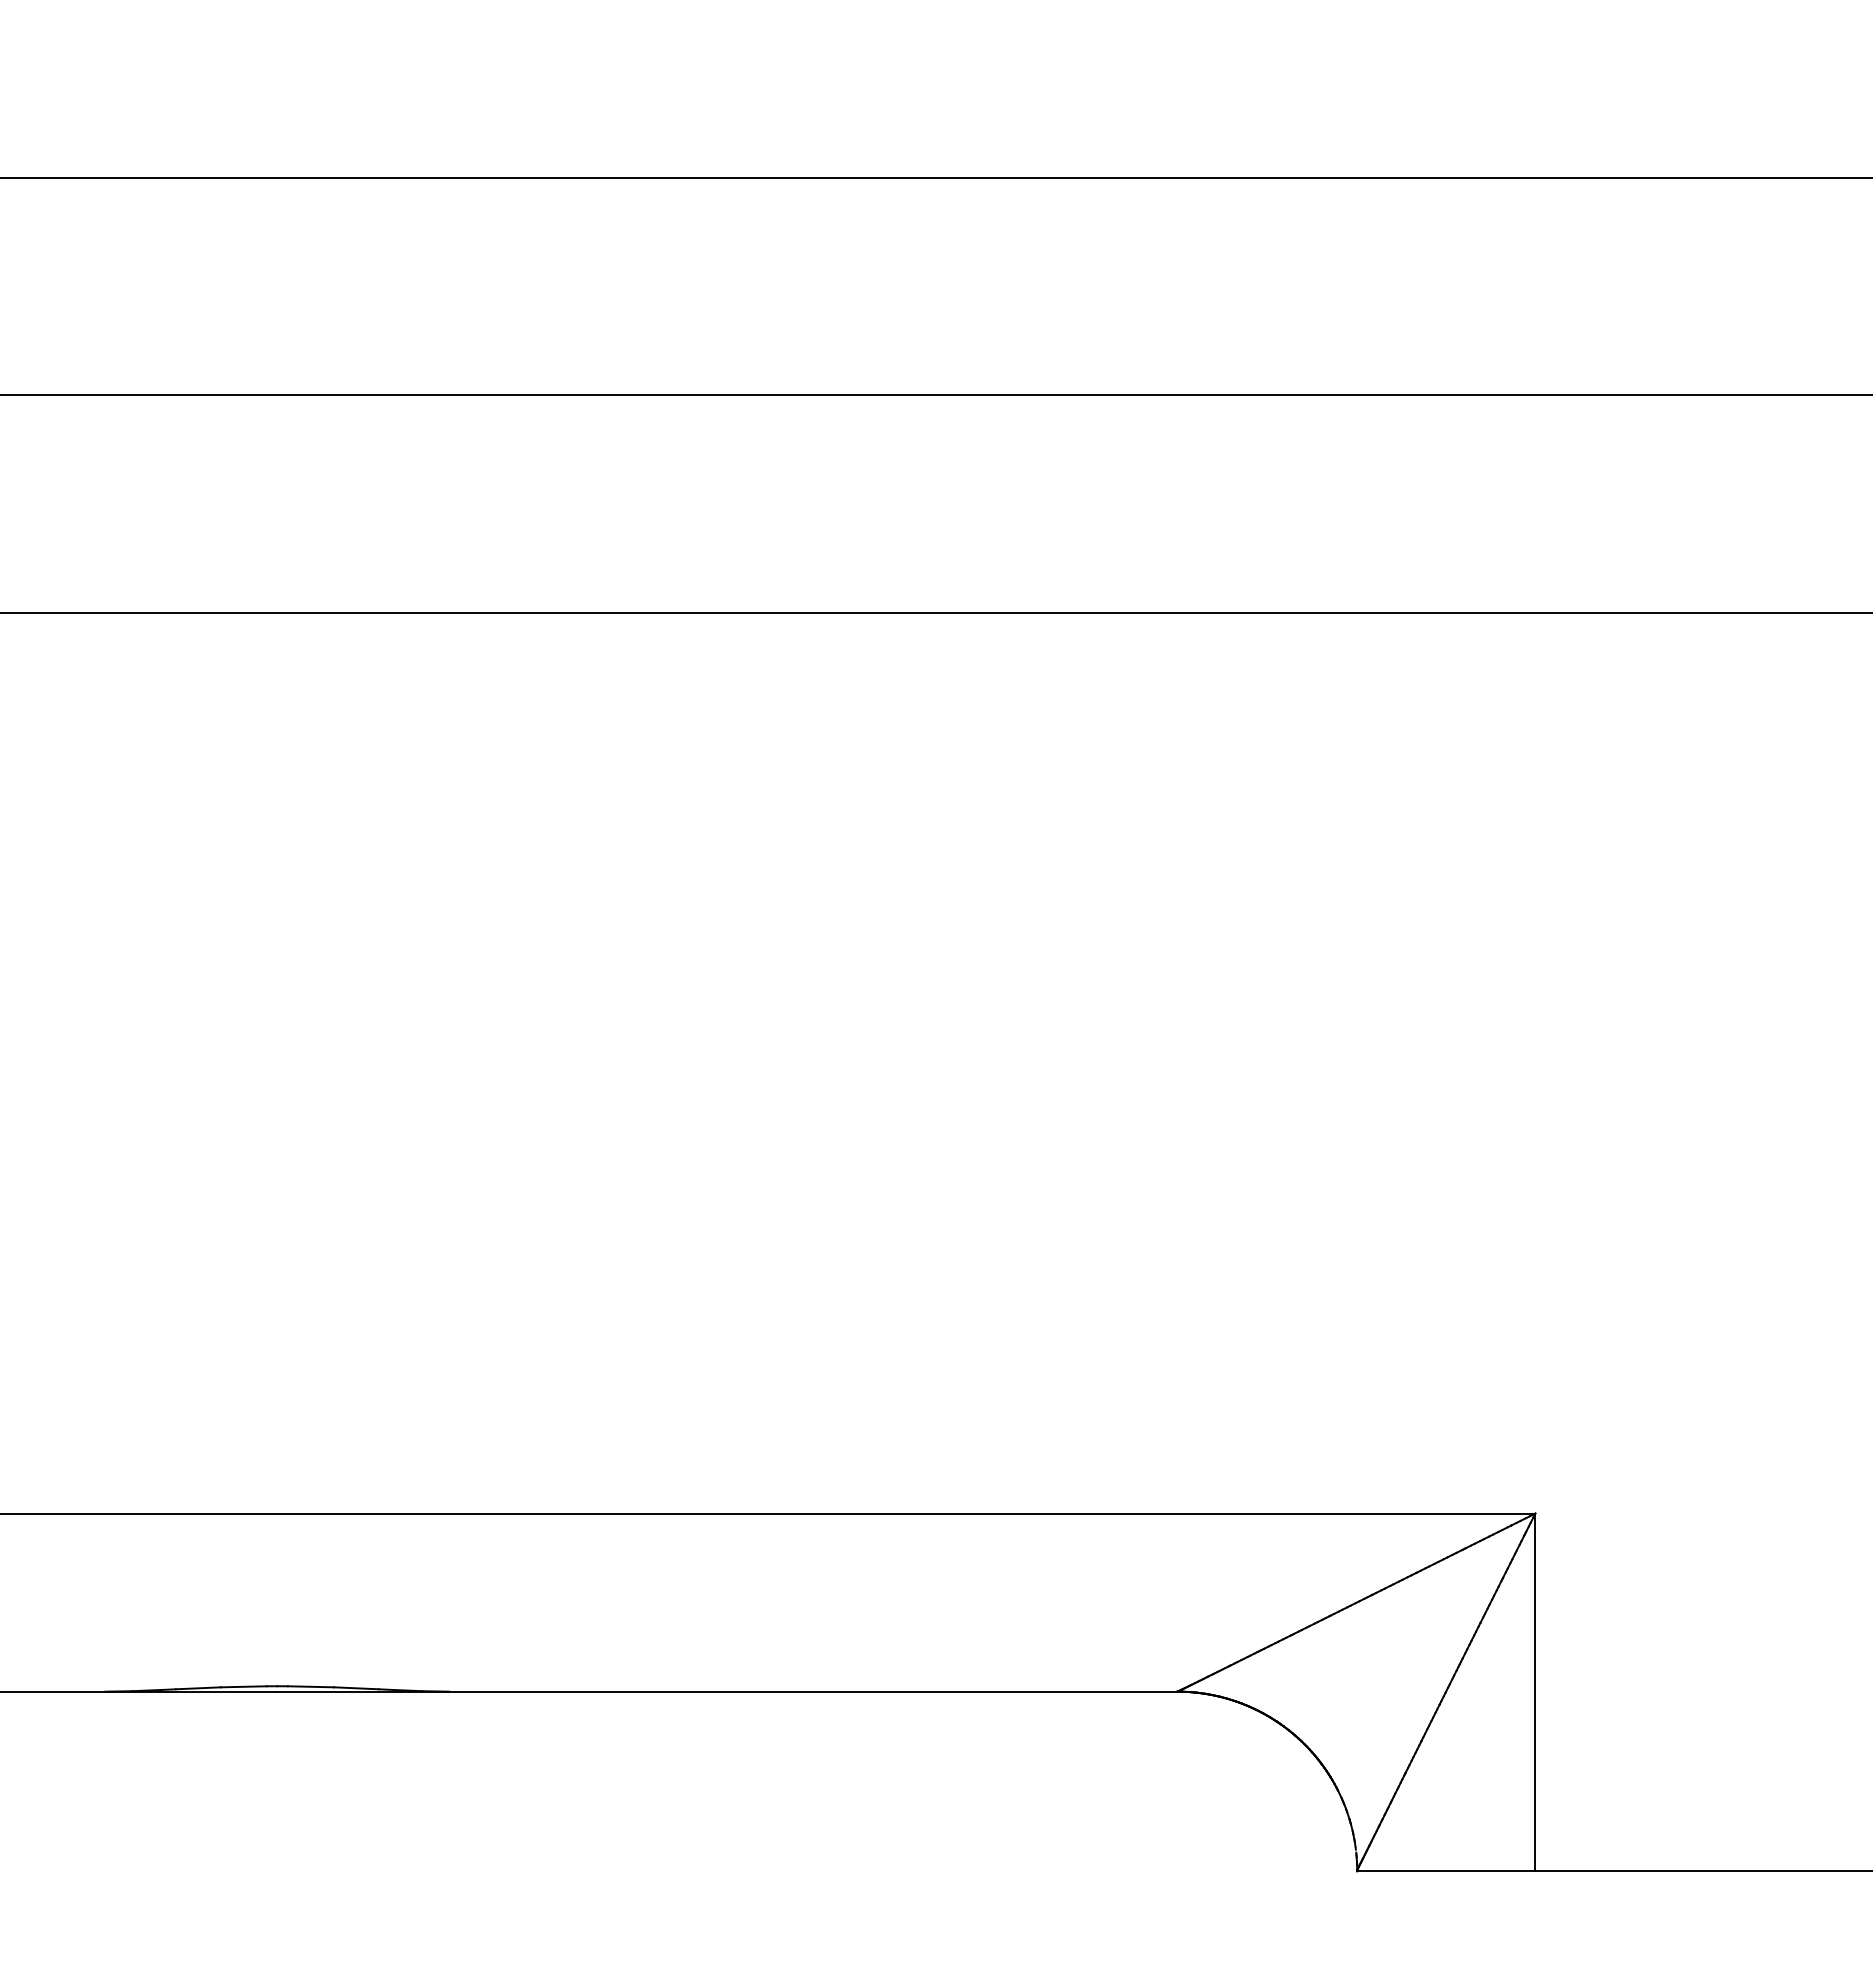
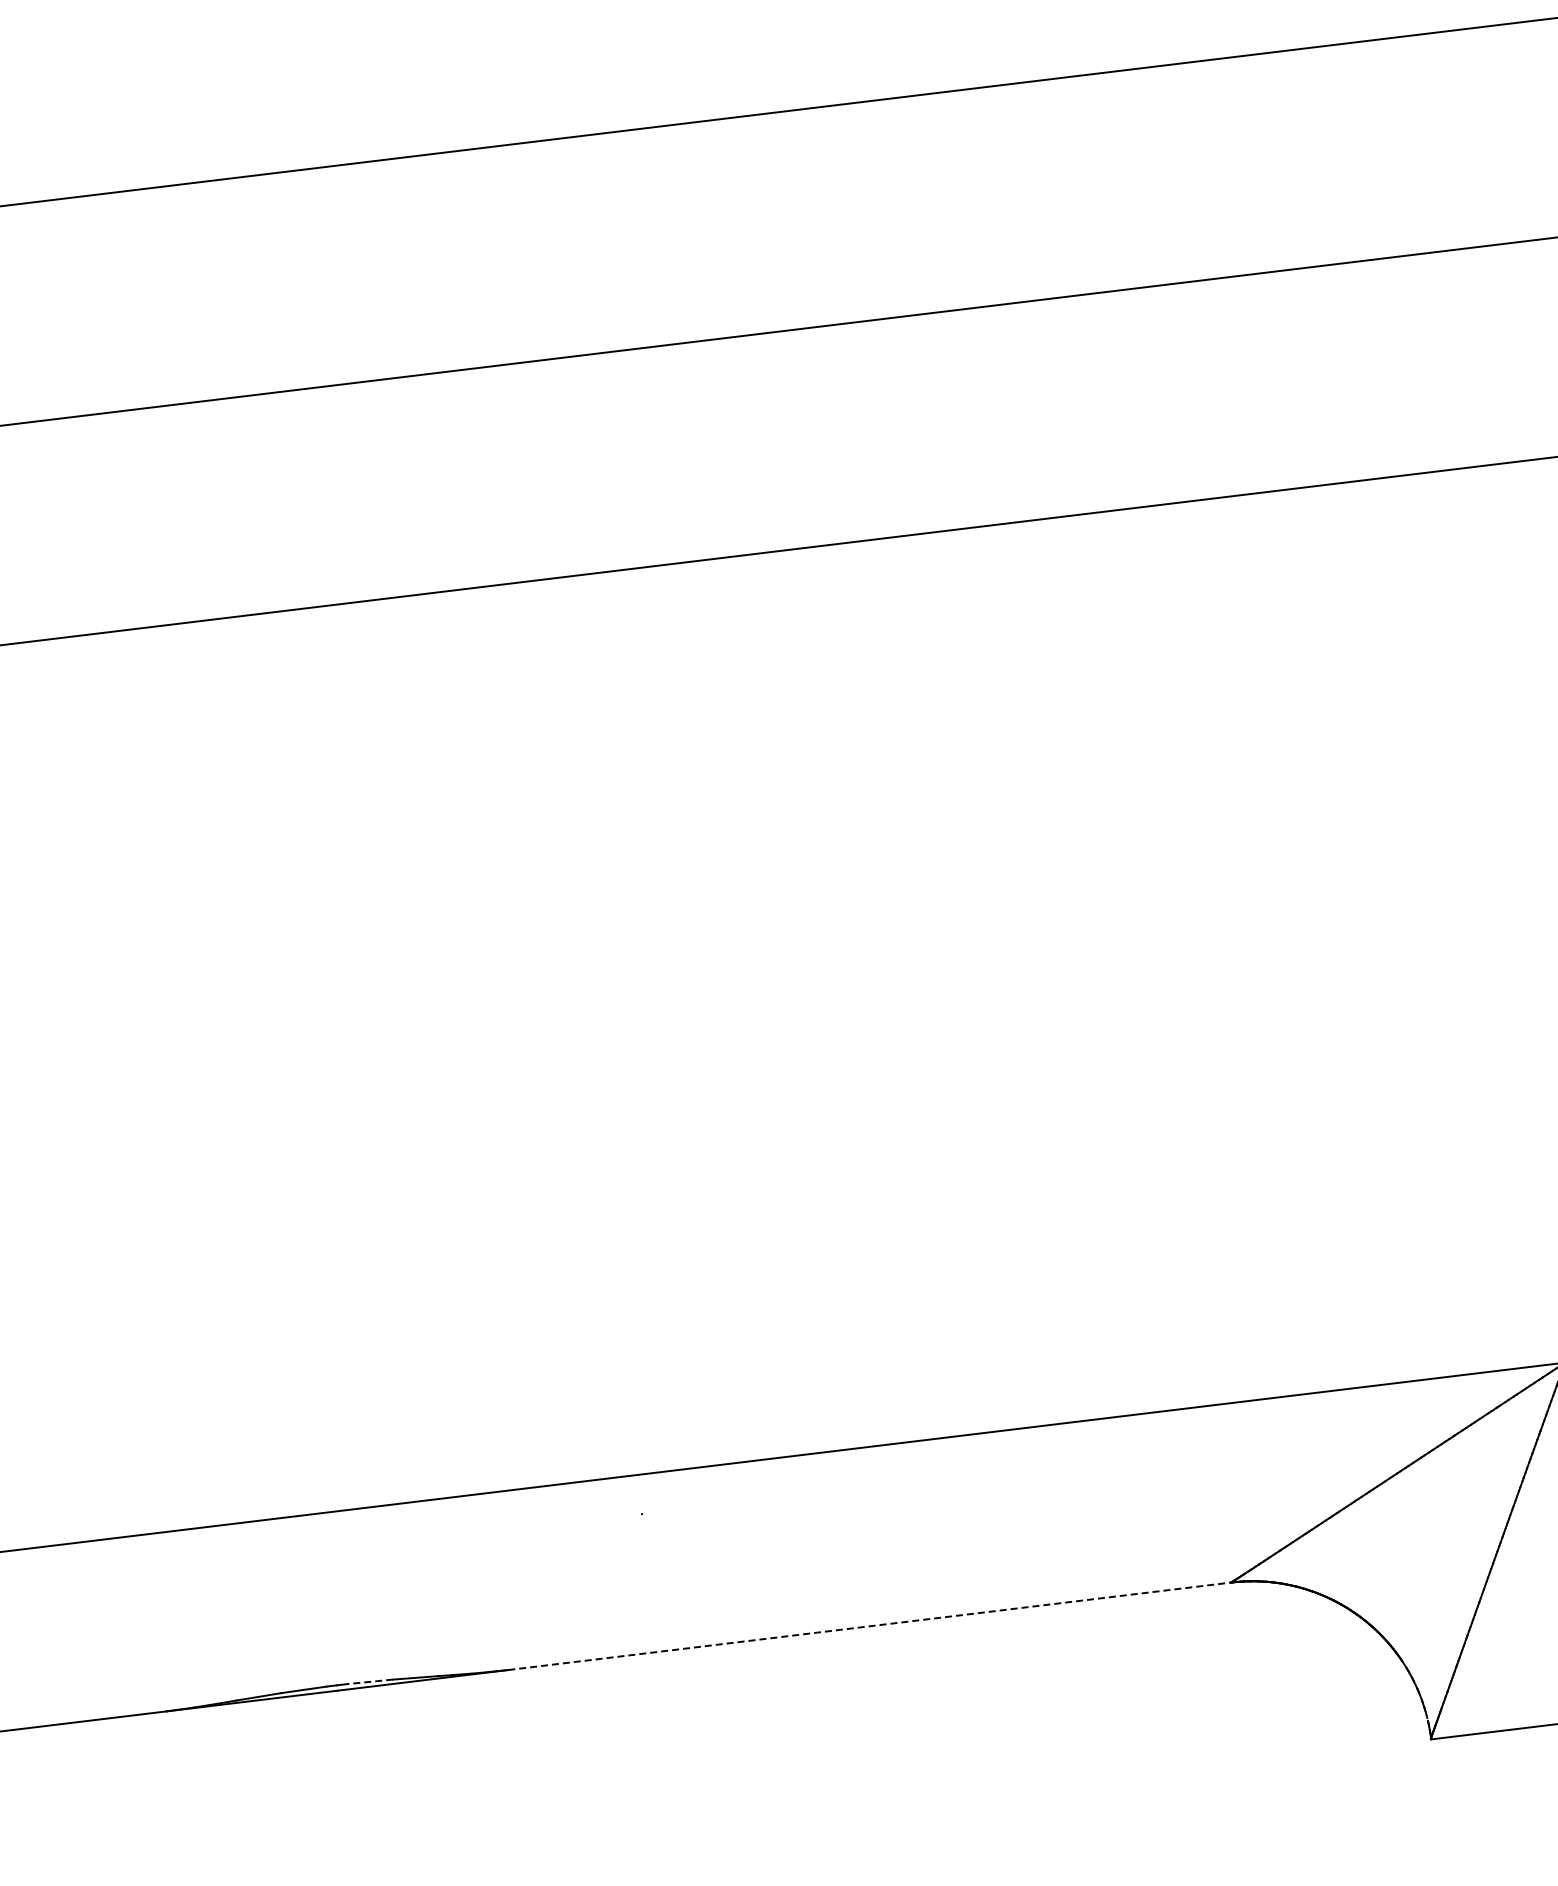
line: (310, 1686) -> (369, 1681), solid -> dashed
line: (813, 1691) -> (869, 1626), solid -> dashed

